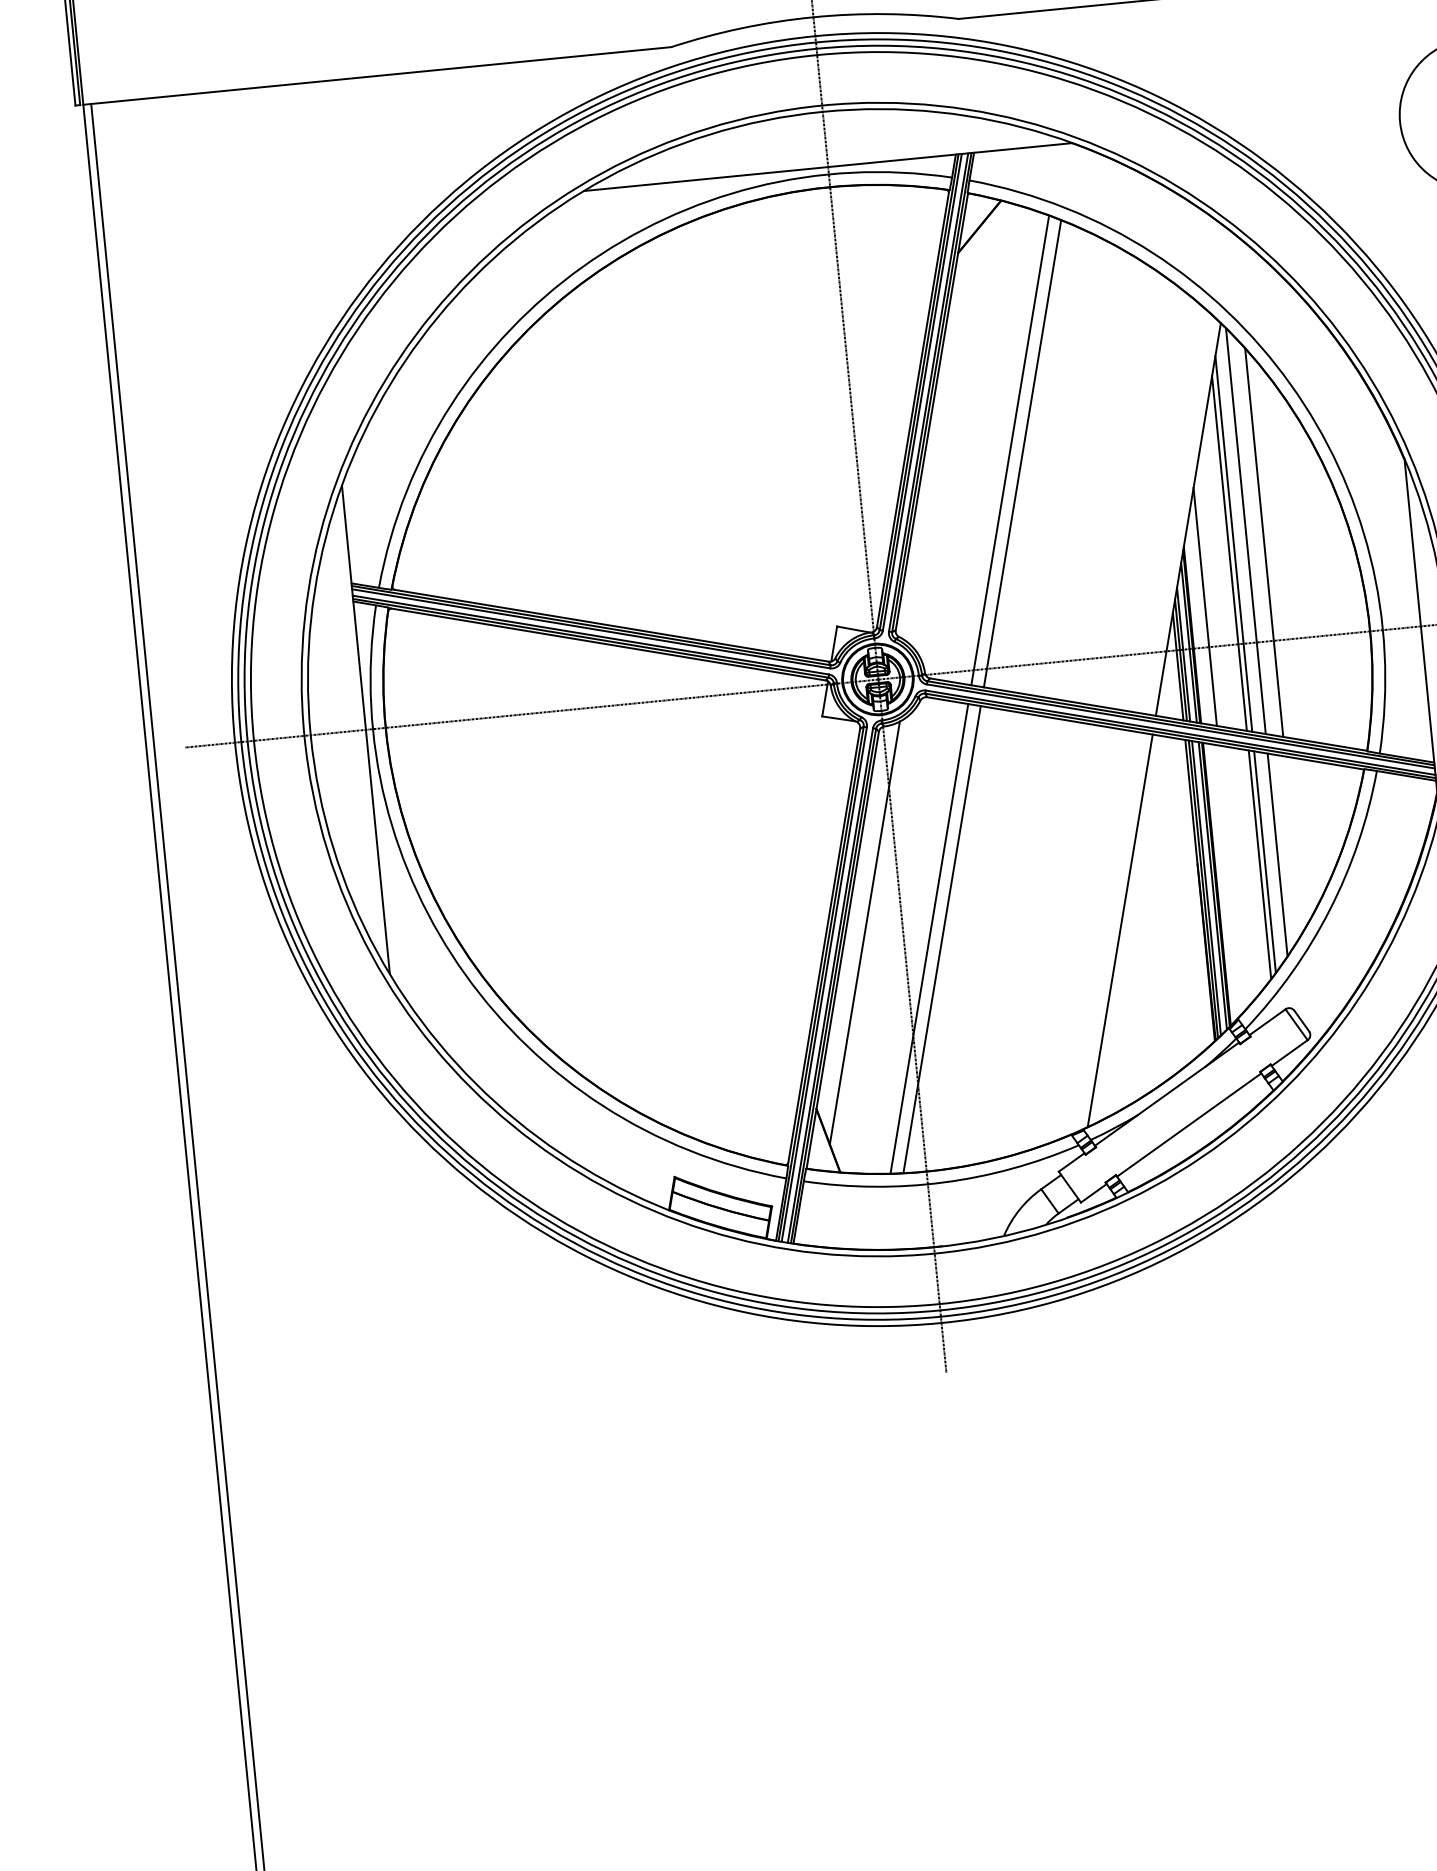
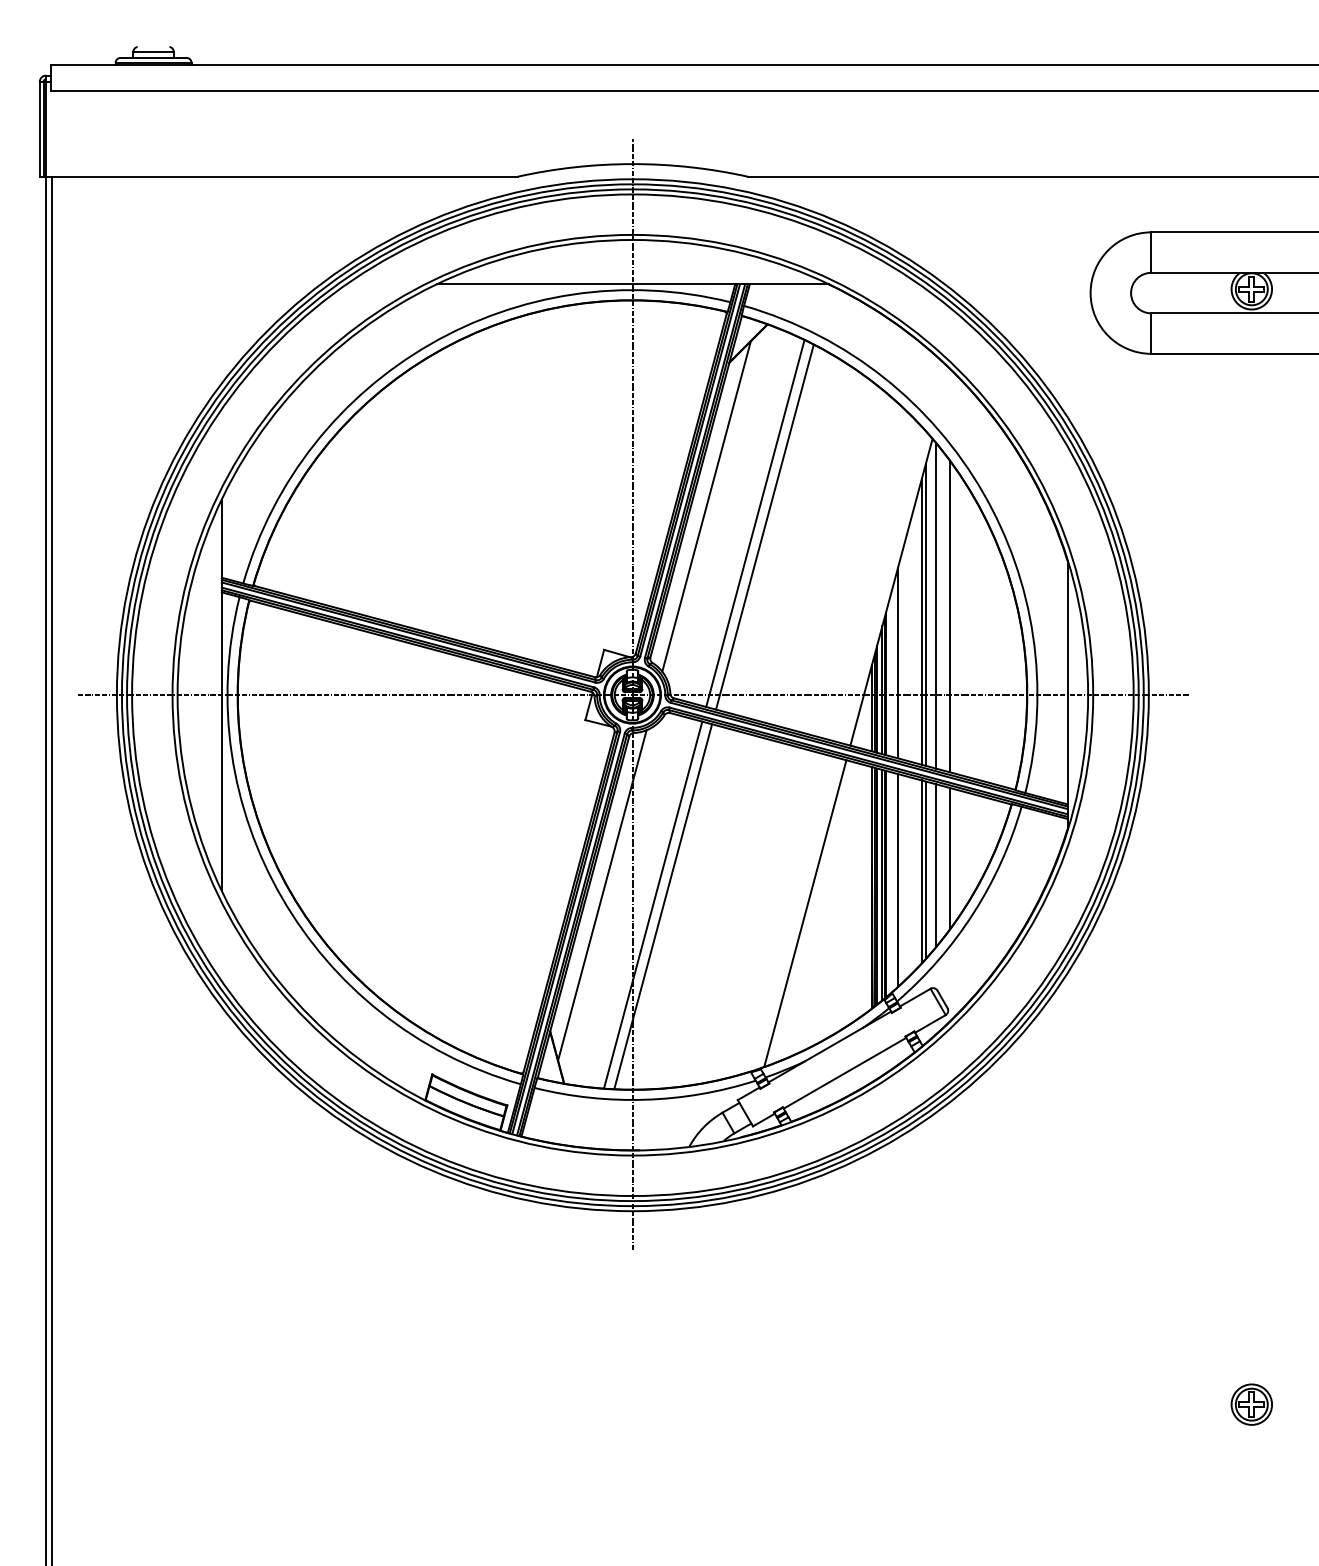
line: (947, 435) -> (706, 506), added
line: (1293, 844) -> (949, 858), added
line: (1232, 878) -> (898, 880), added

